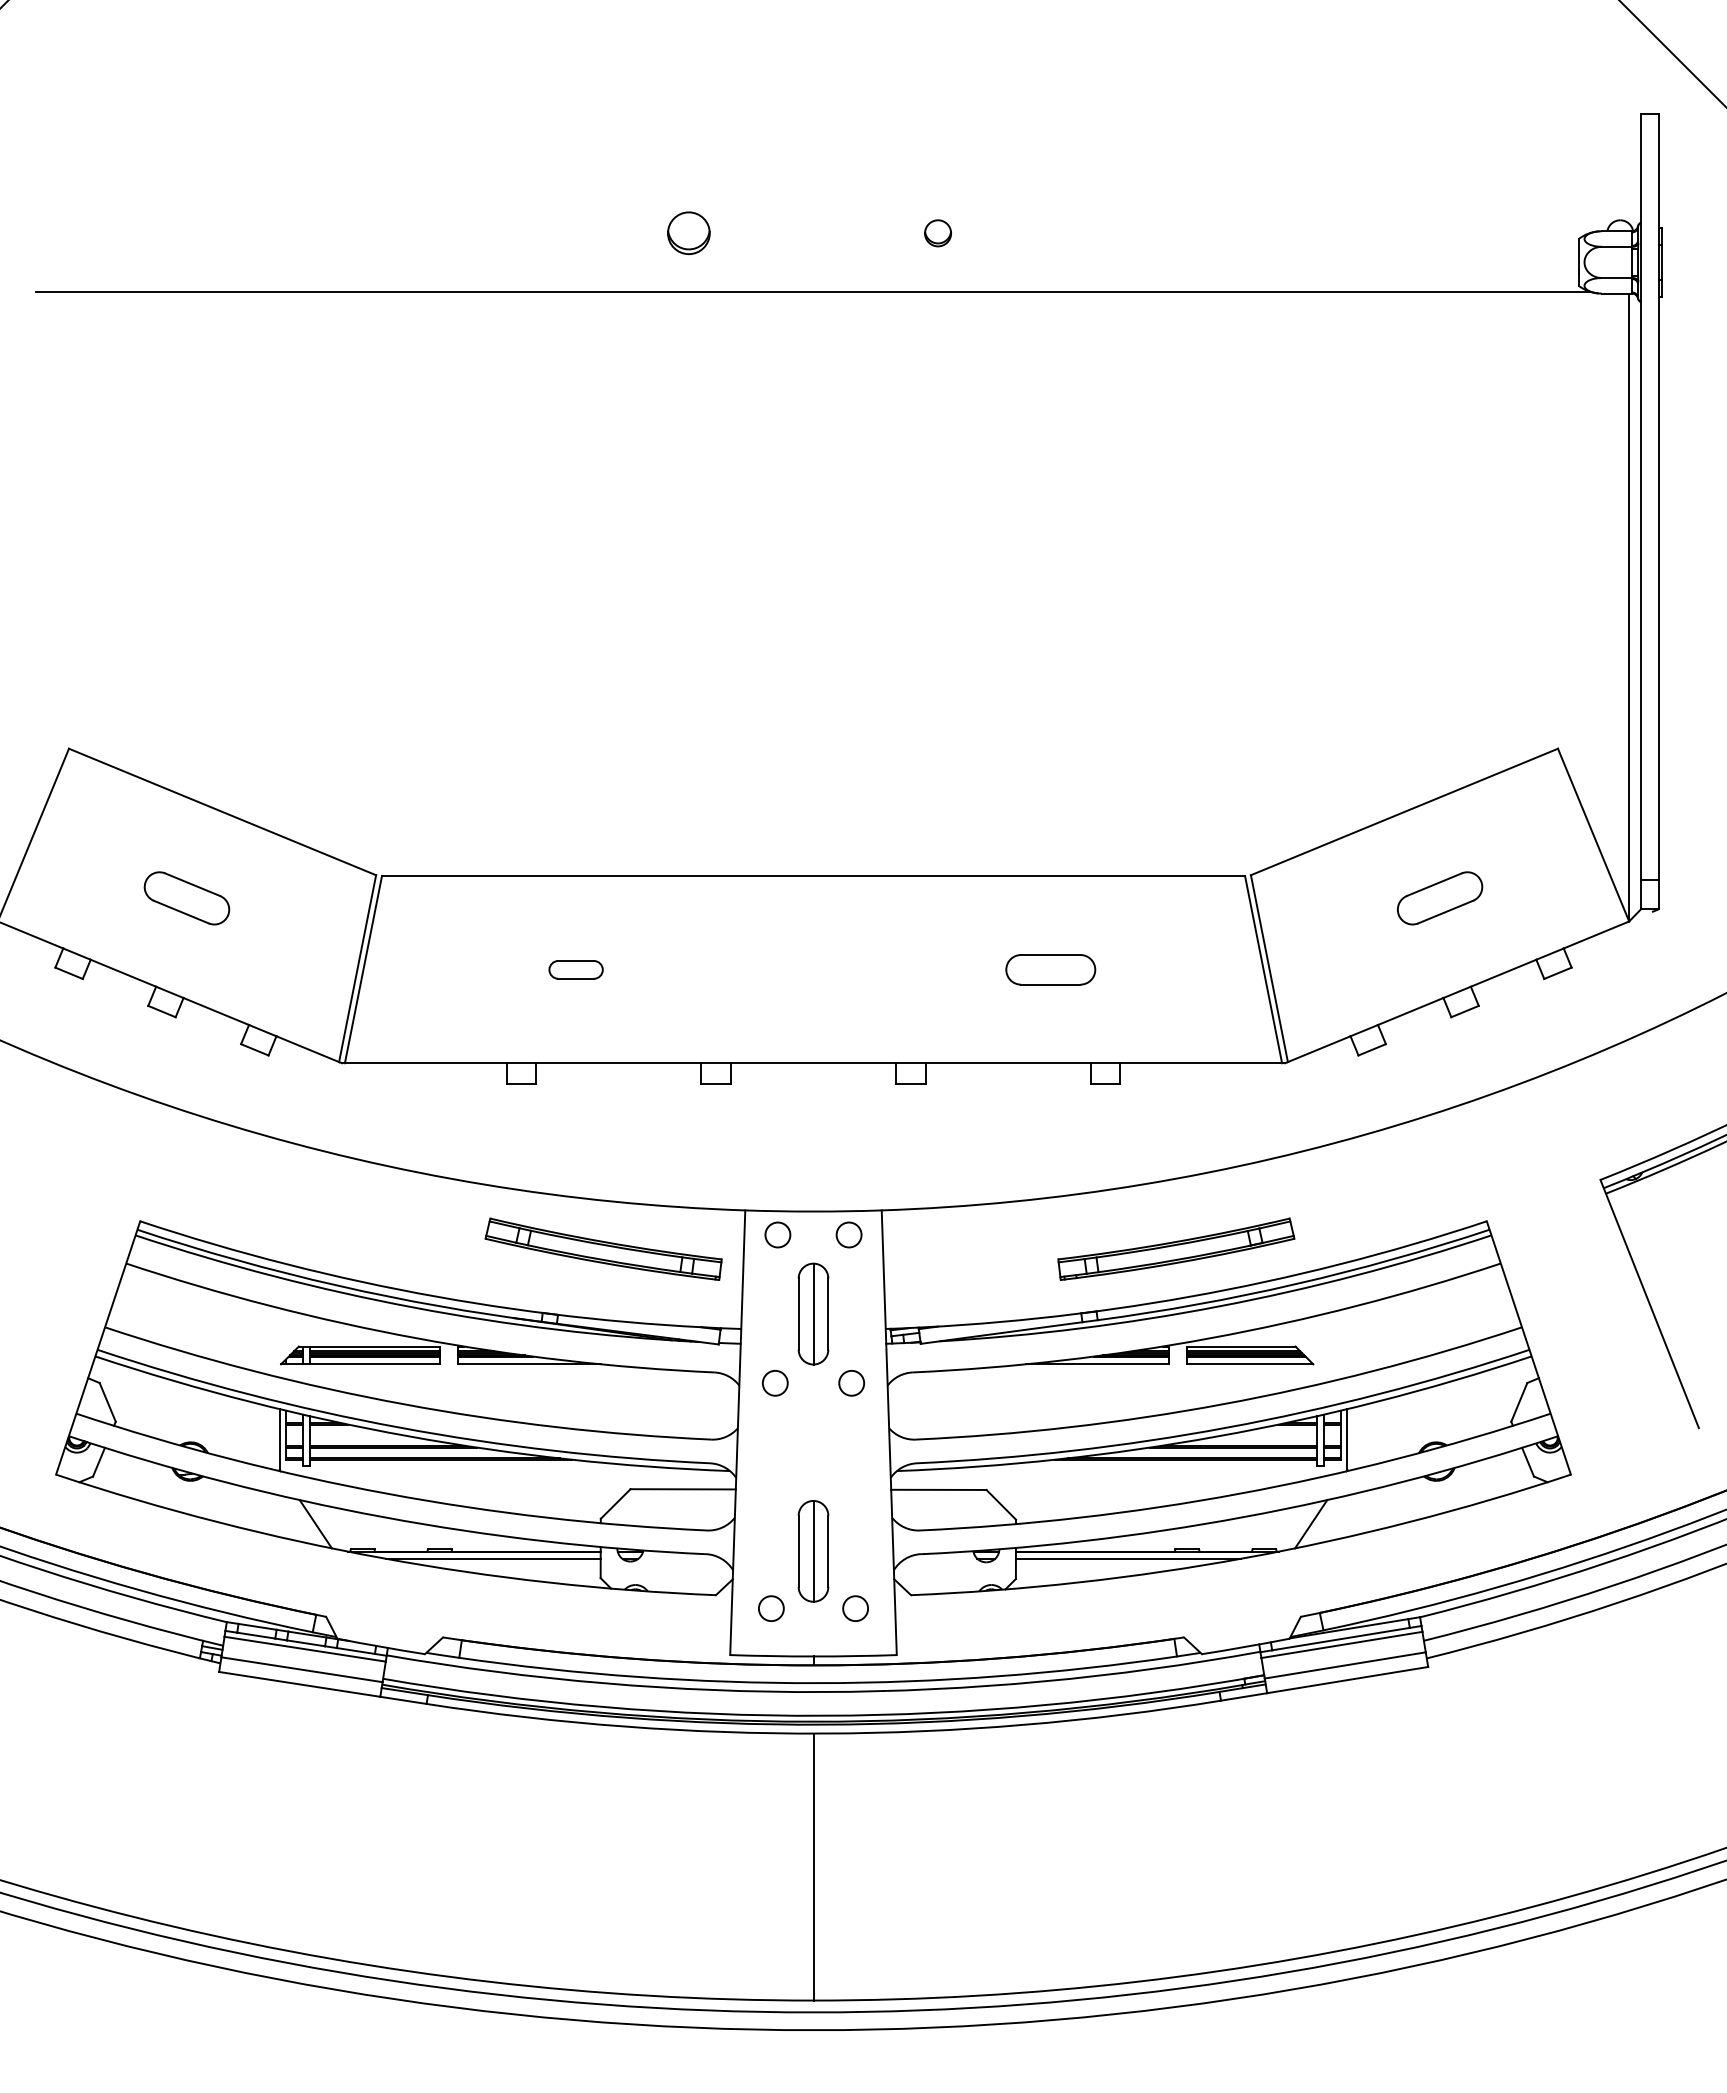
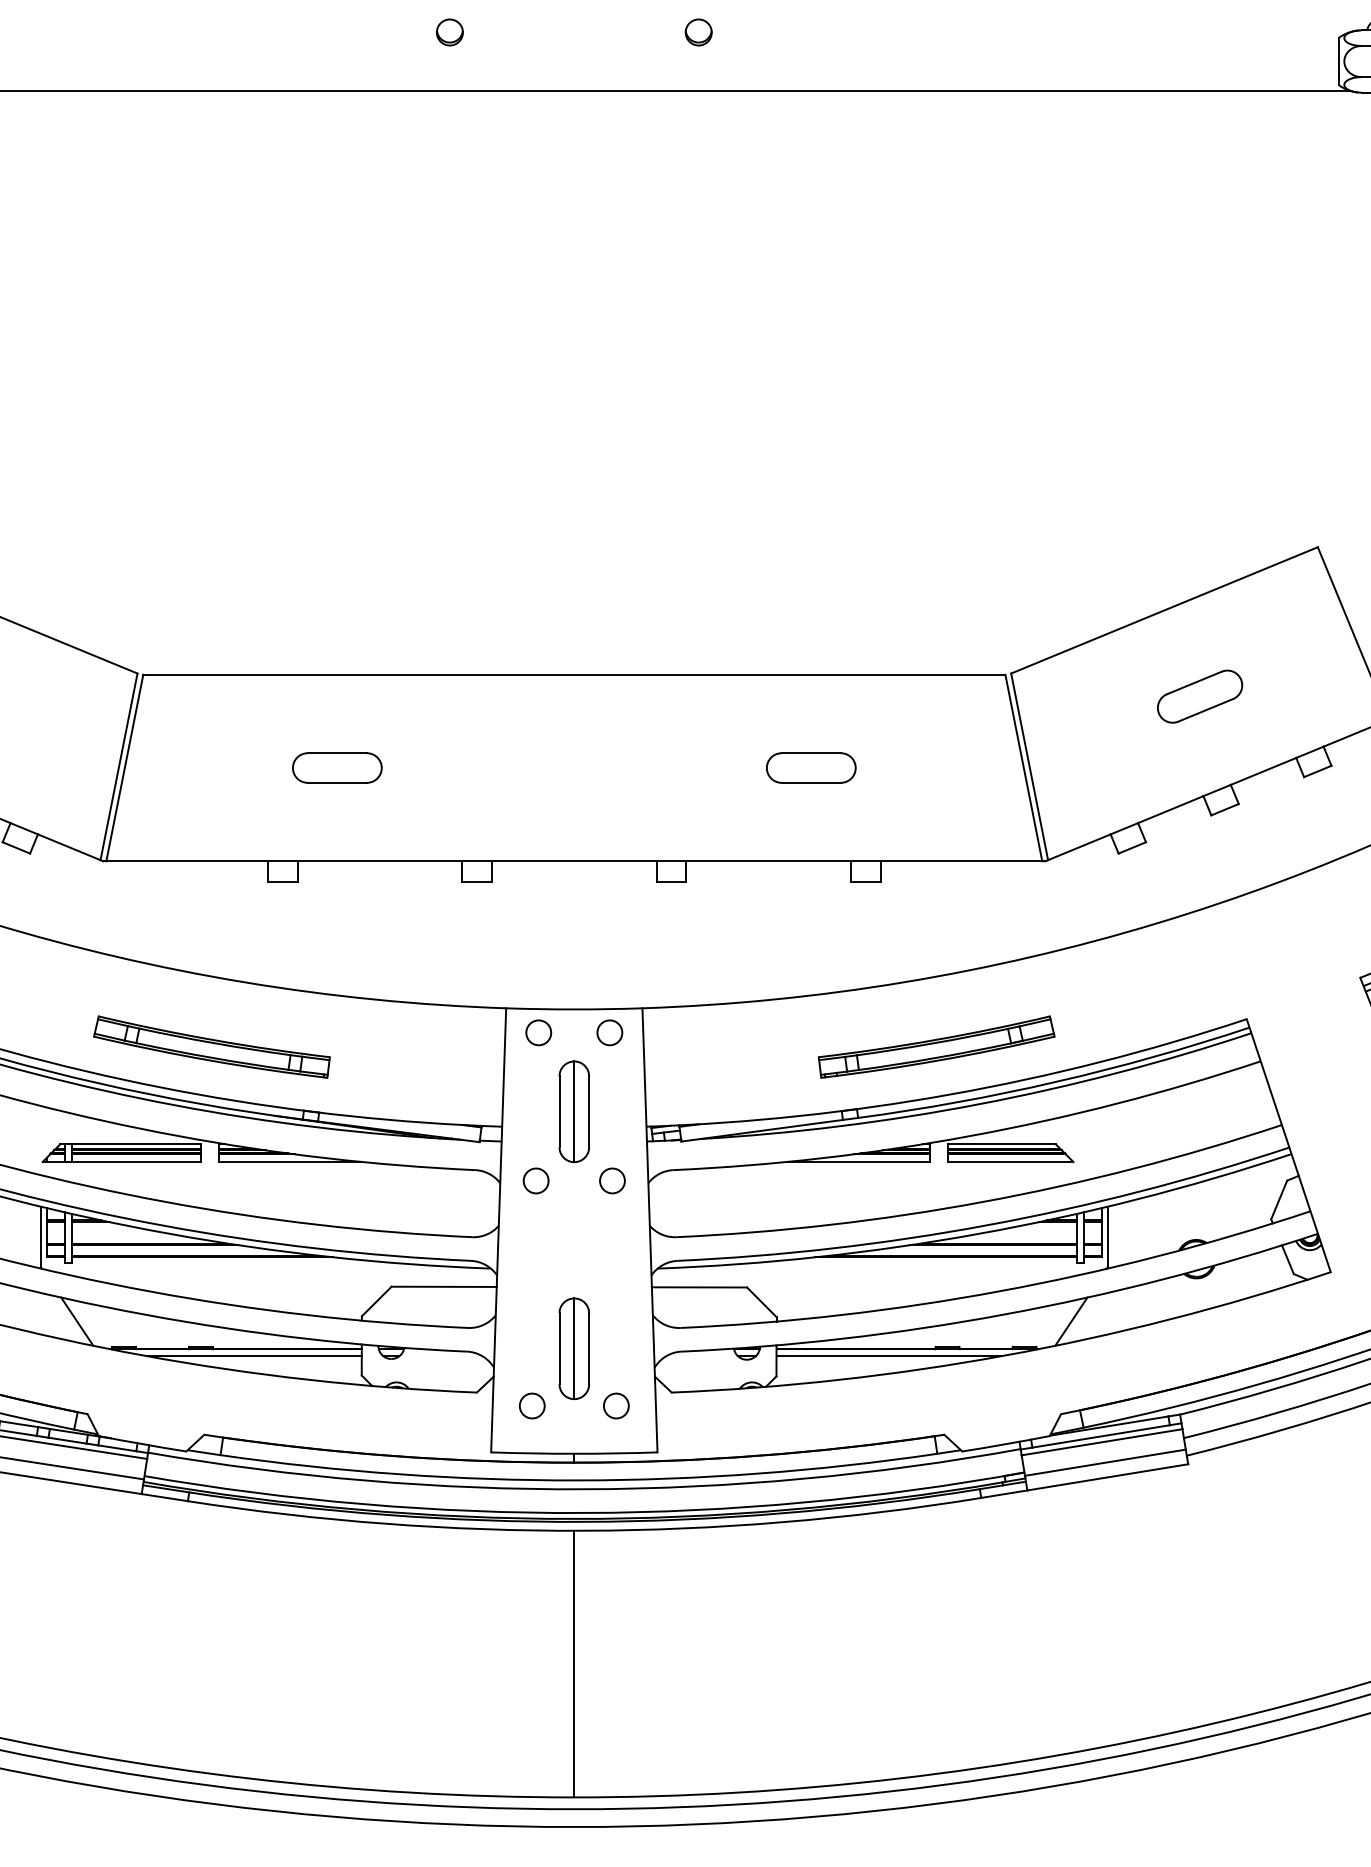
part: (688, 233) -> (449, 32), size x0.62
part: (575, 969) -> (336, 767), size x1.67
part: (603, 1248) -> (211, 1046), moved

